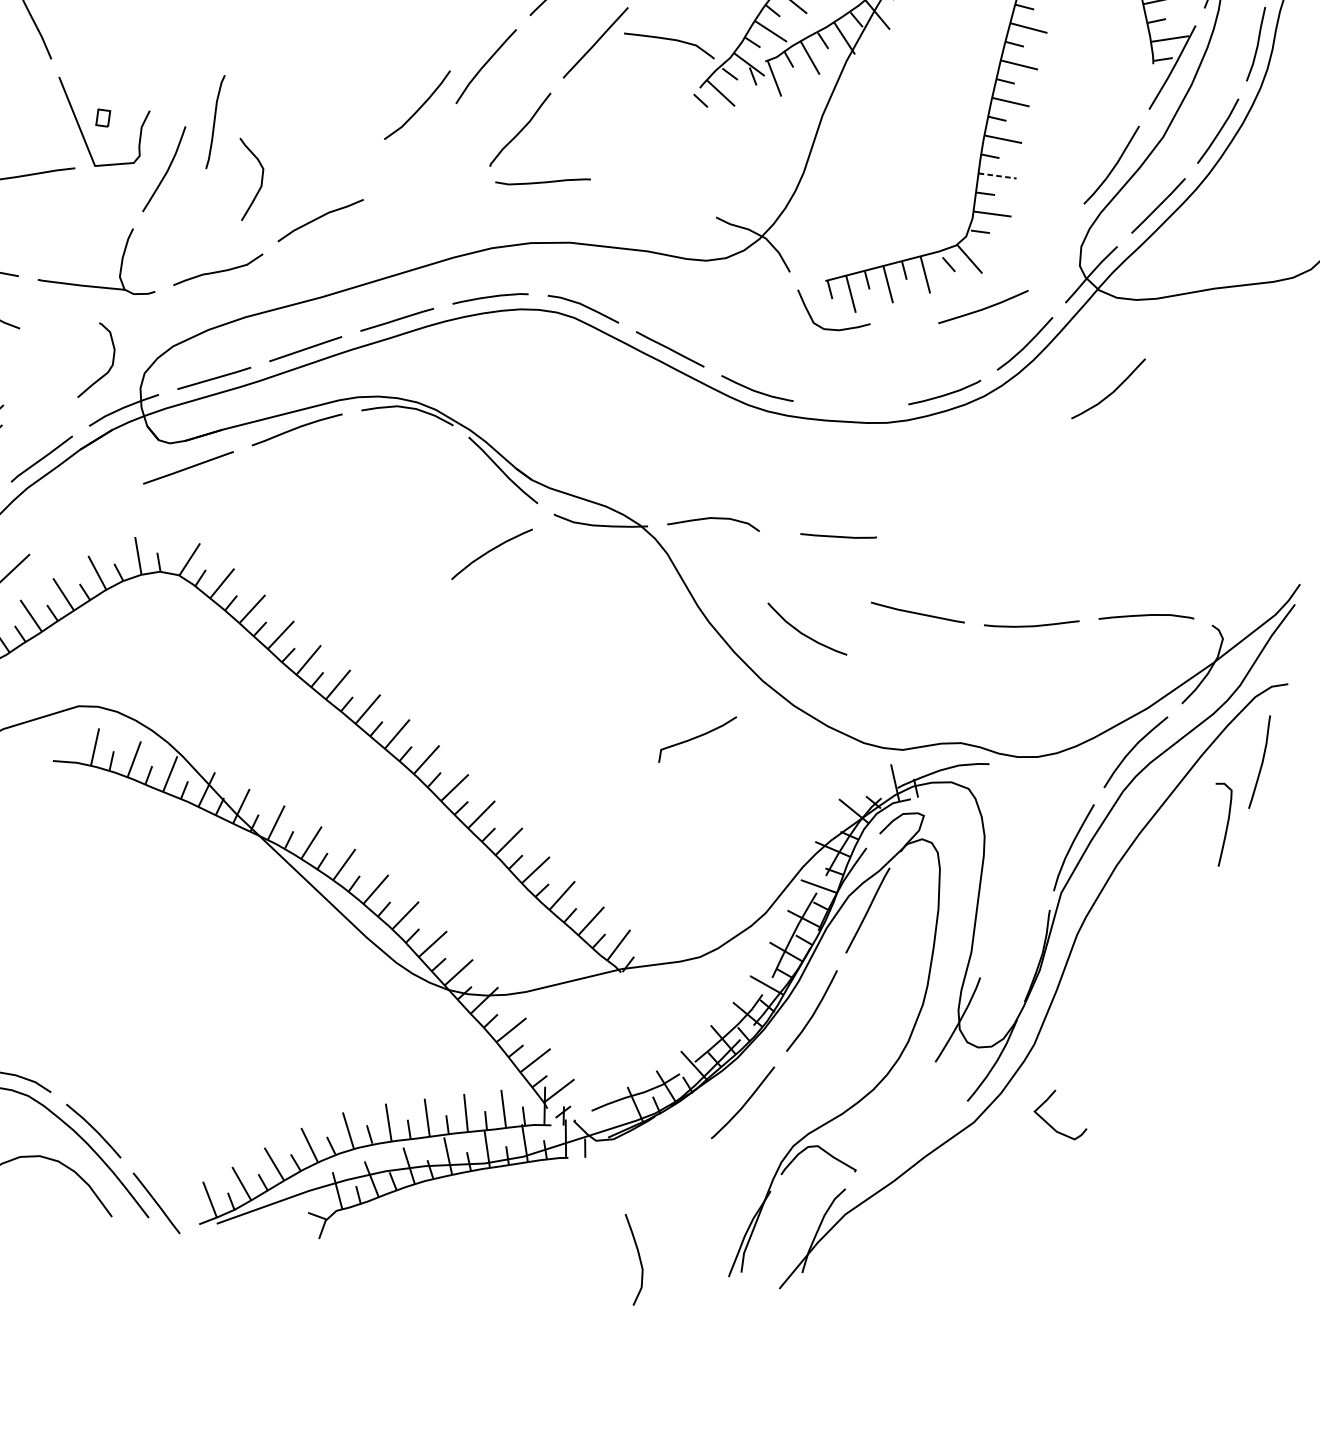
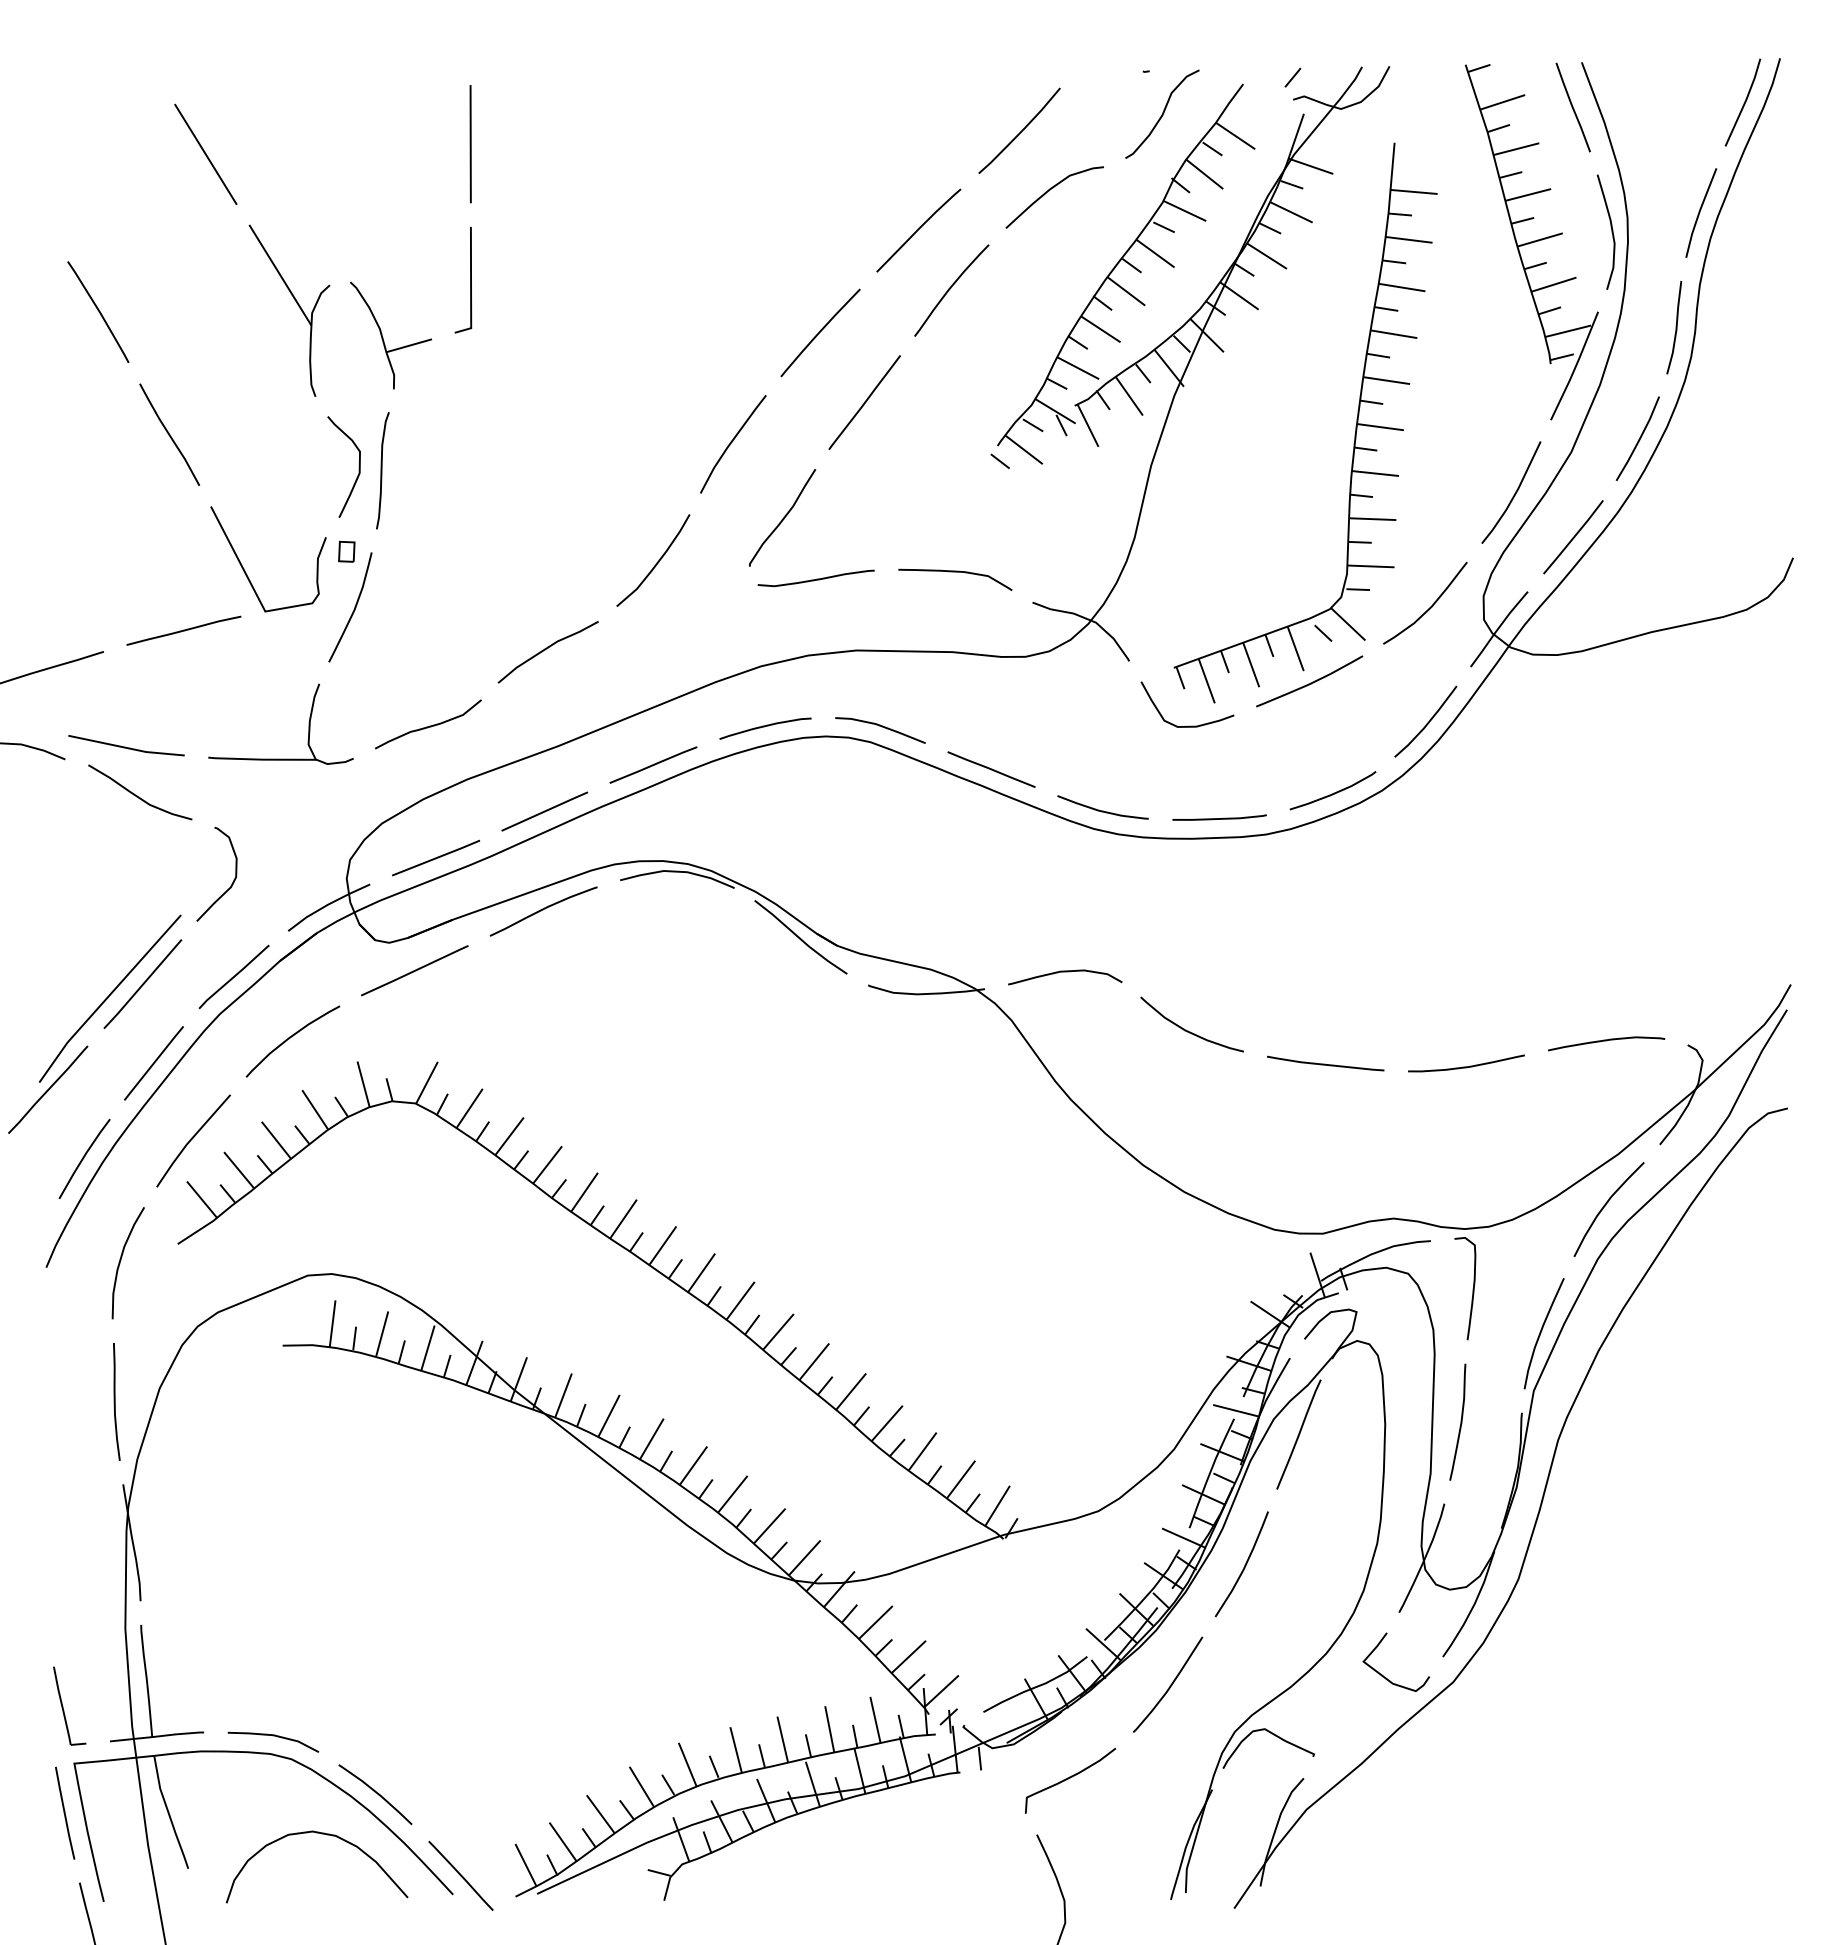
curve: (670, 40) -> (955, 572), moved
curve: (419, 106) -> (656, 562), moved
part: (103, 117) -> (346, 551), moved
curve: (215, 121) -> (382, 470), moved
line: (997, 176) -> (1372, 519), dashed -> solid
curve: (261, 180) -> (358, 466), moved
curve: (984, 307) -> (1310, 682), moved
curve: (109, 368) -> (232, 881), moved
curve: (1112, 391) -> (1430, 606), moved
line: (838, 536) -> (1219, 818), moved
curve: (490, 551) -> (290, 1038), moved
curve: (804, 633) -> (1188, 1030), moved
curve: (697, 737) -> (1070, 1778), moved
curve: (1261, 761) -> (1460, 1421), moved
curve: (1226, 825) -> (1472, 1288), moved
curve: (1051, 1126) -> (1386, 1677), moved

